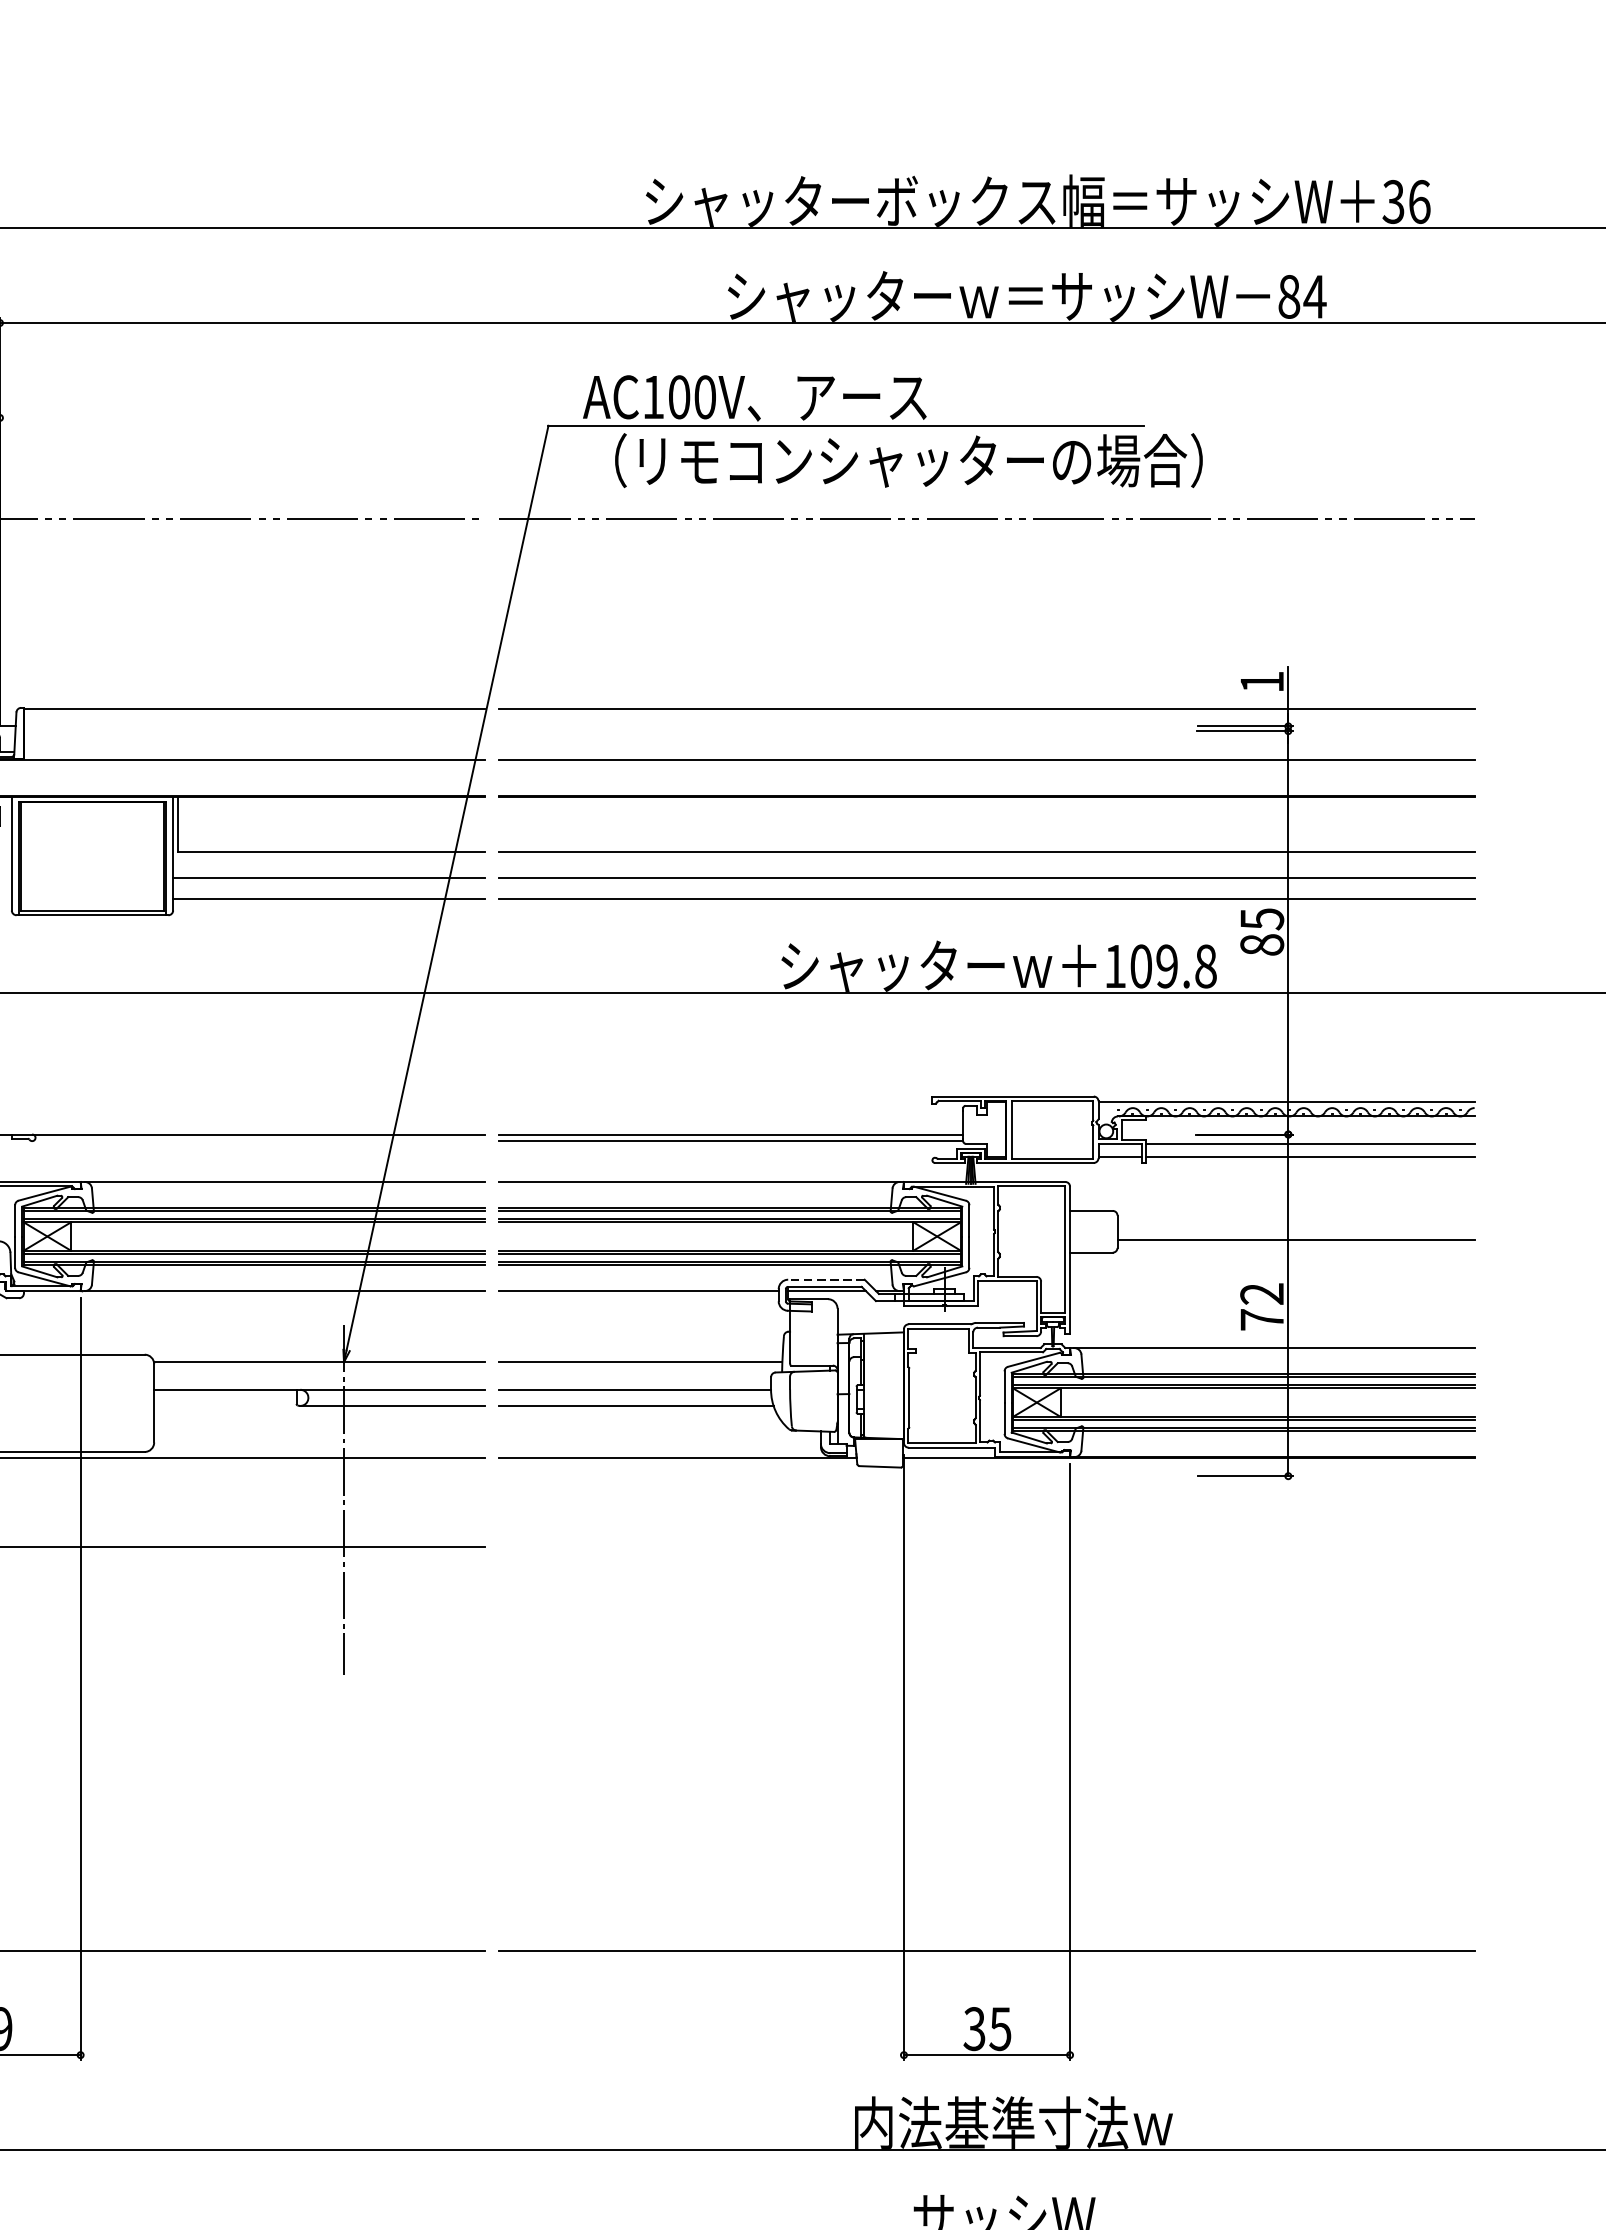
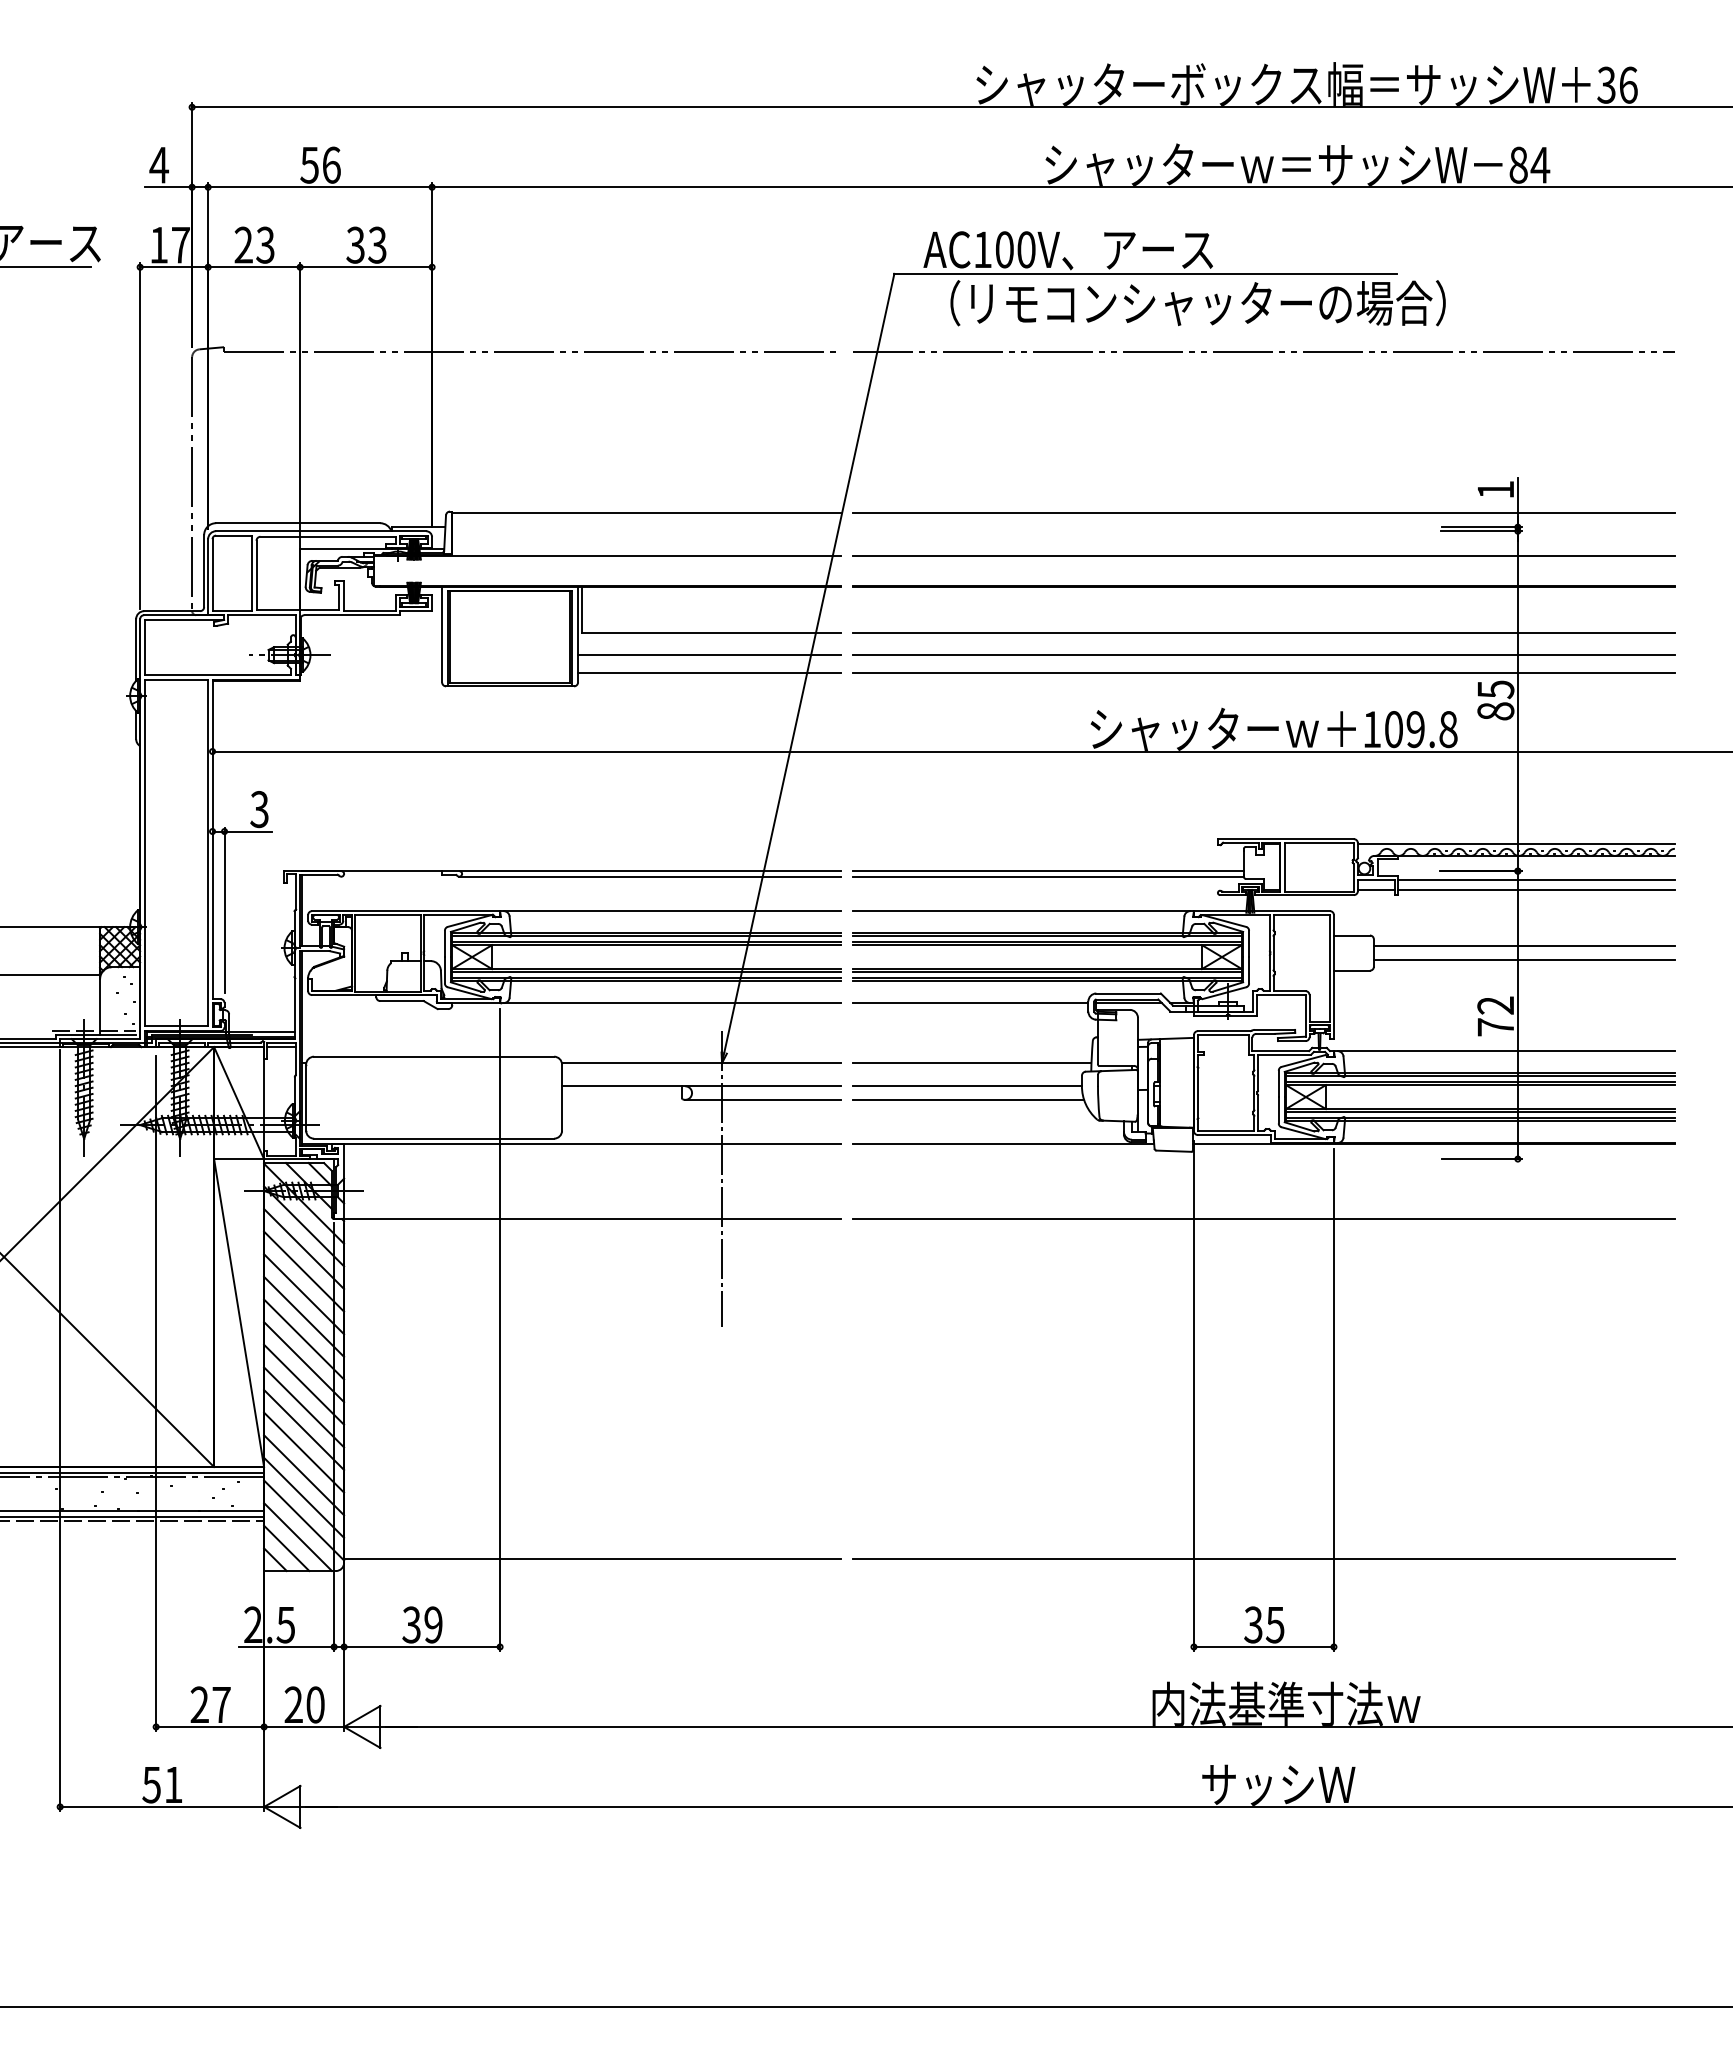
line: (259, 1140) -> (650, 876), added
line: (1294, 1223) -> (1523, 946), added
line: (826, 1279) -> (1128, 993), dashed -> solid
line: (986, 1547) -> (1263, 1219), added

